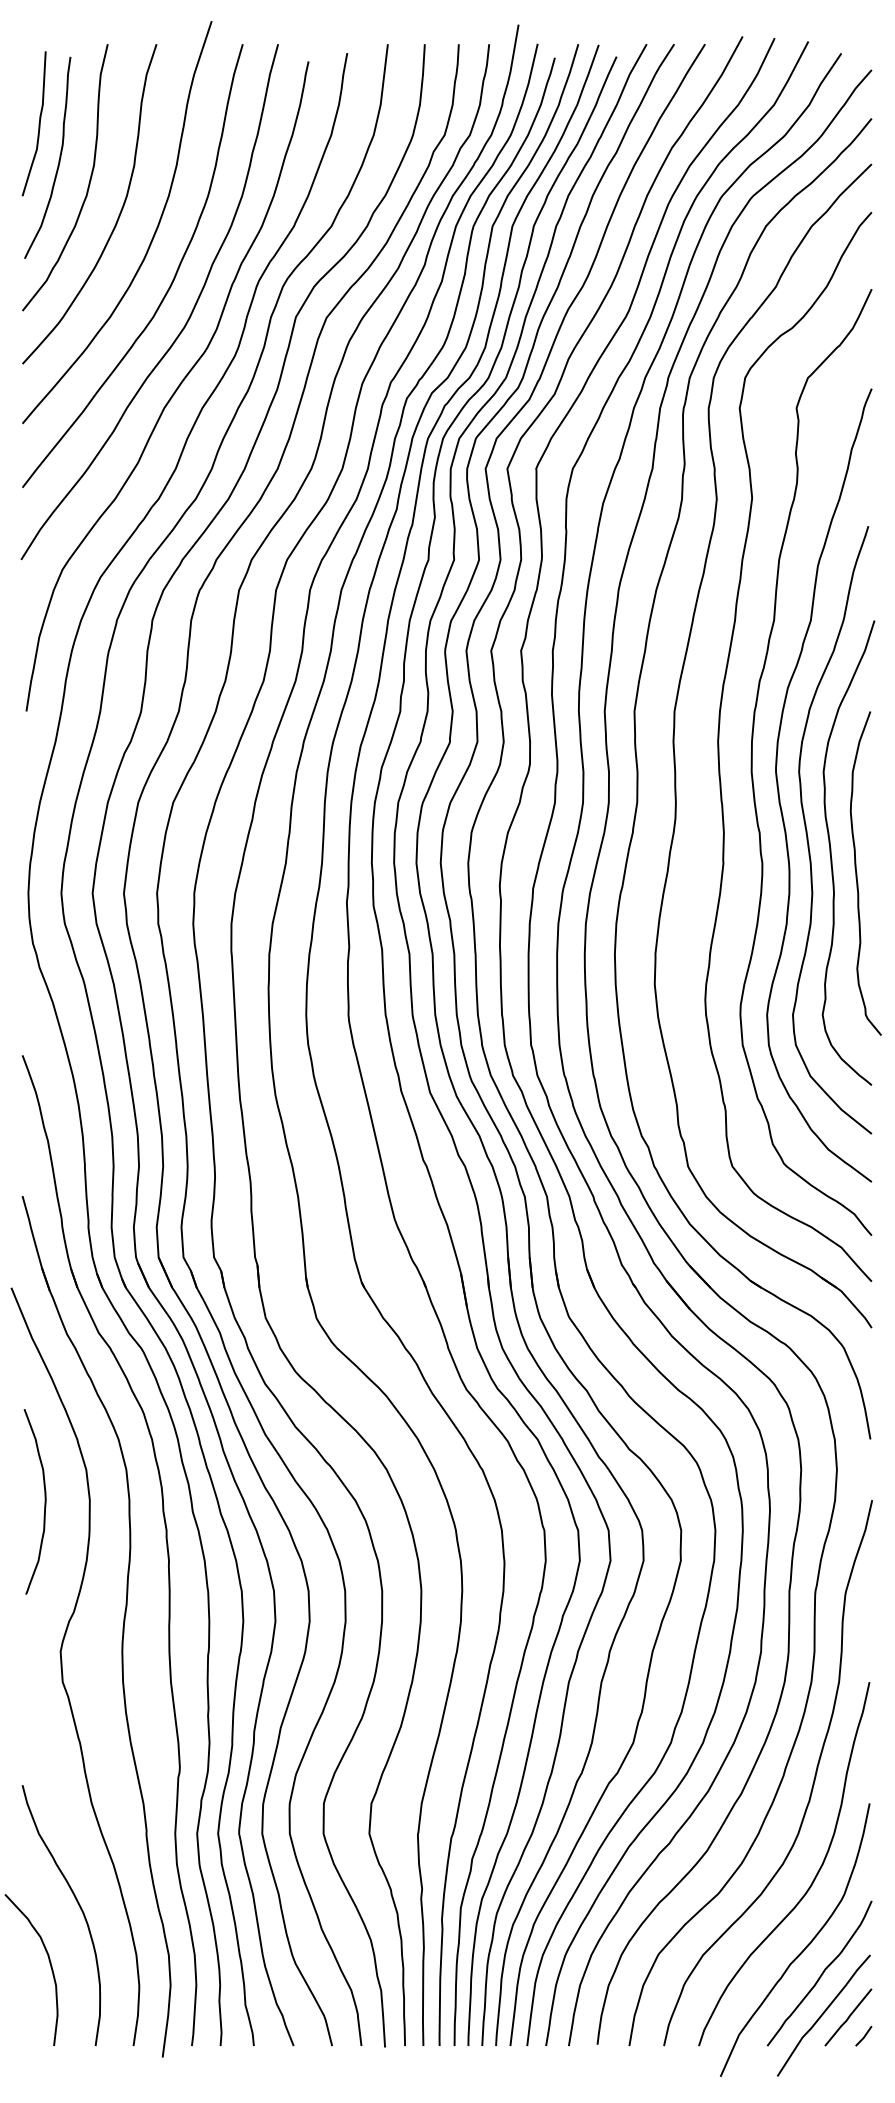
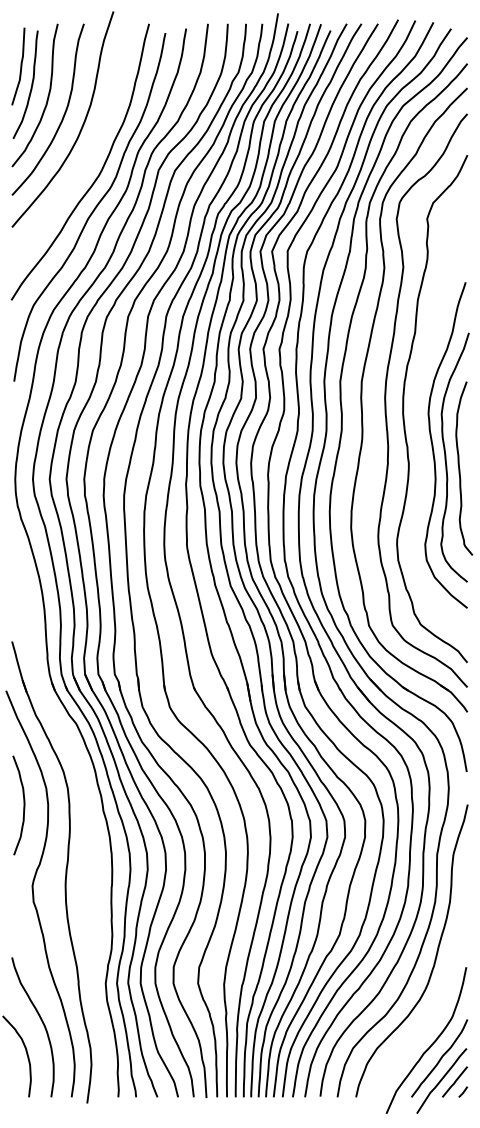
curve: (172, 276) -> (92, 148), removed
curve: (780, 787) -> (418, 422), removed
part: (164, 1544) -> (88, 828), removed
curve: (810, 1882) -> (434, 1009), removed

